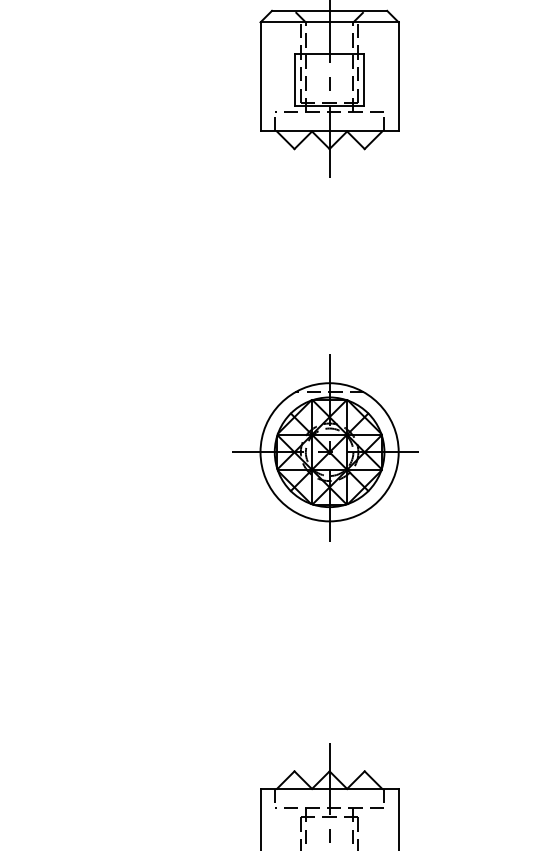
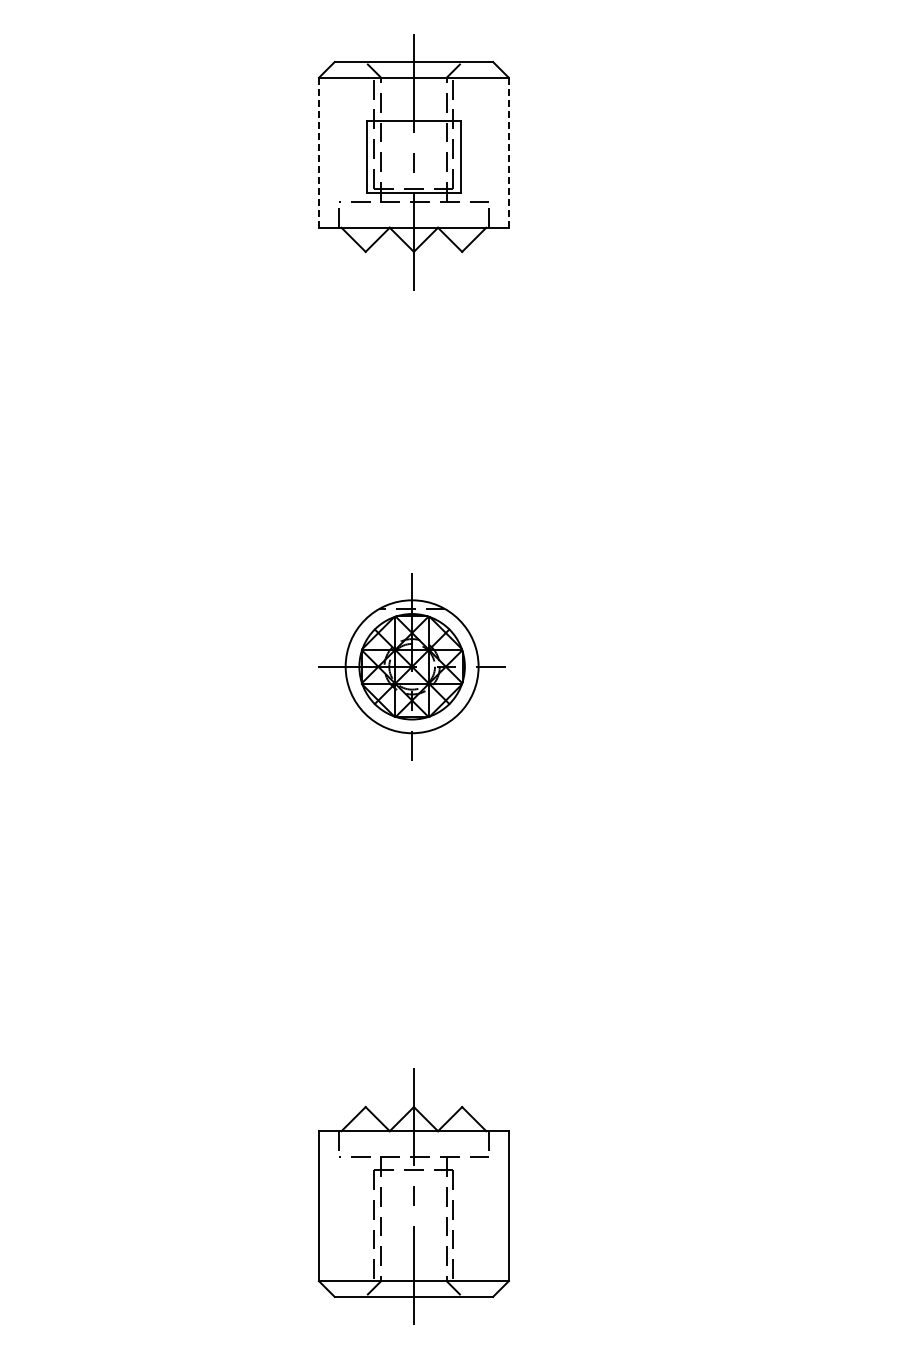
line: (260, 76) -> (318, 152), solid -> dashed
line: (398, 76) -> (508, 152), solid -> dashed
part: (324, 447) -> (407, 662), size x0.7

